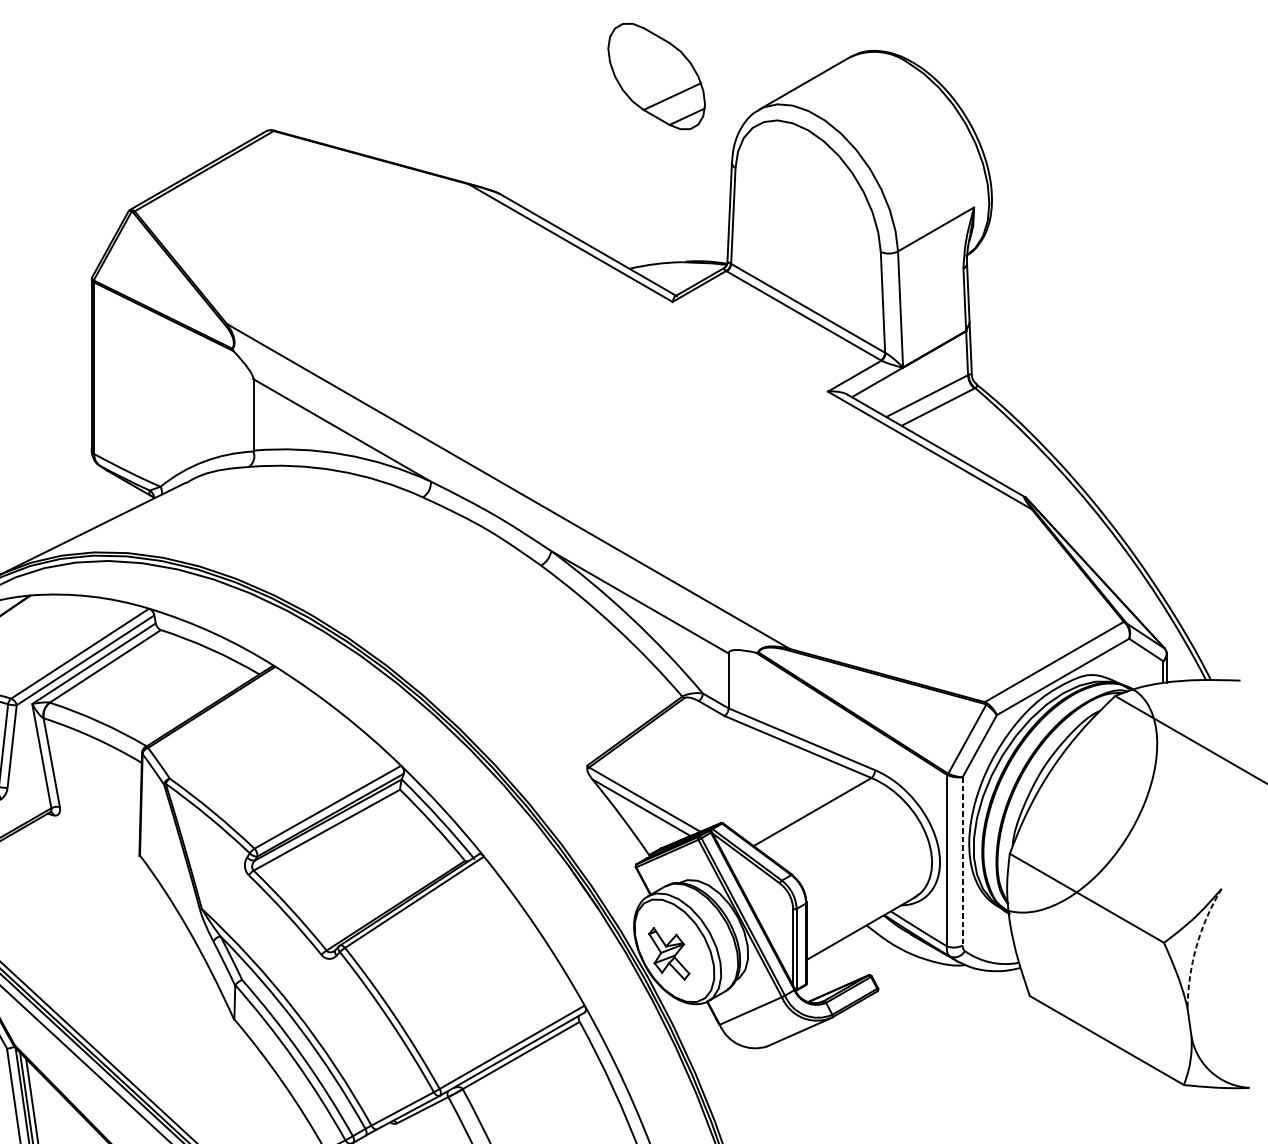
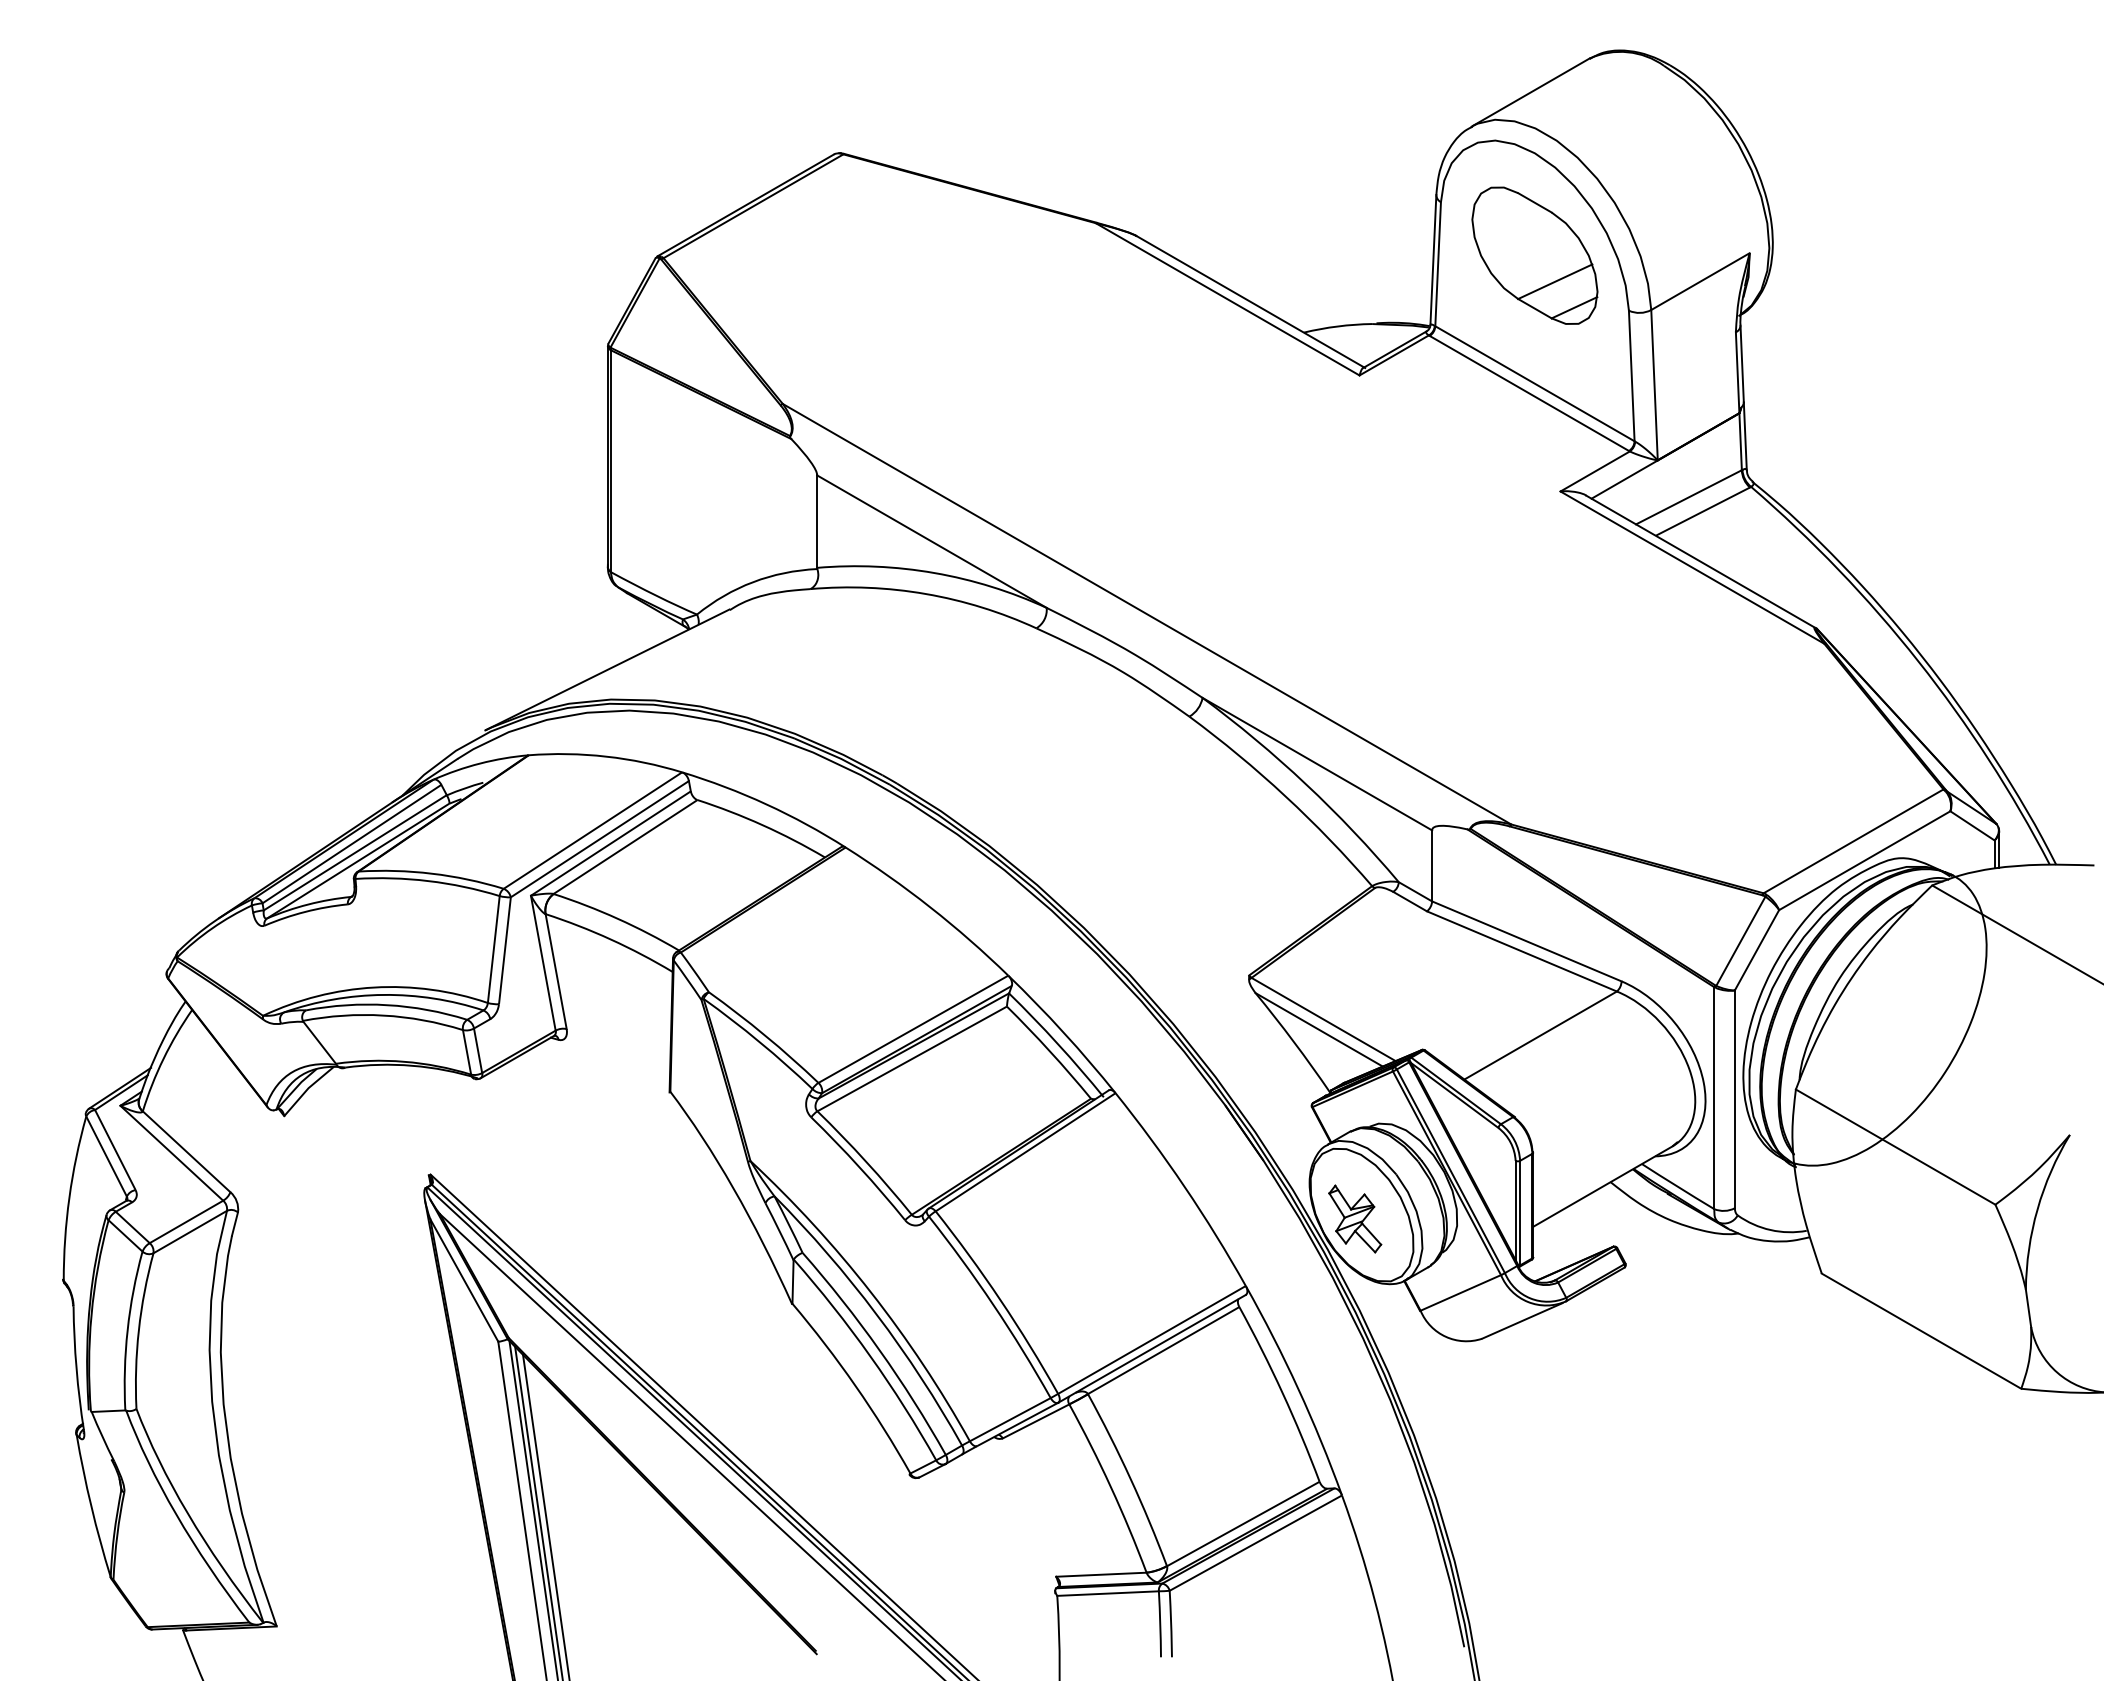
part: (656, 76) -> (1534, 255), moved
line: (962, 861) -> (1734, 1099), dashed -> solid
arc: (1196, 946) -> (2037, 1209), dashed -> solid

